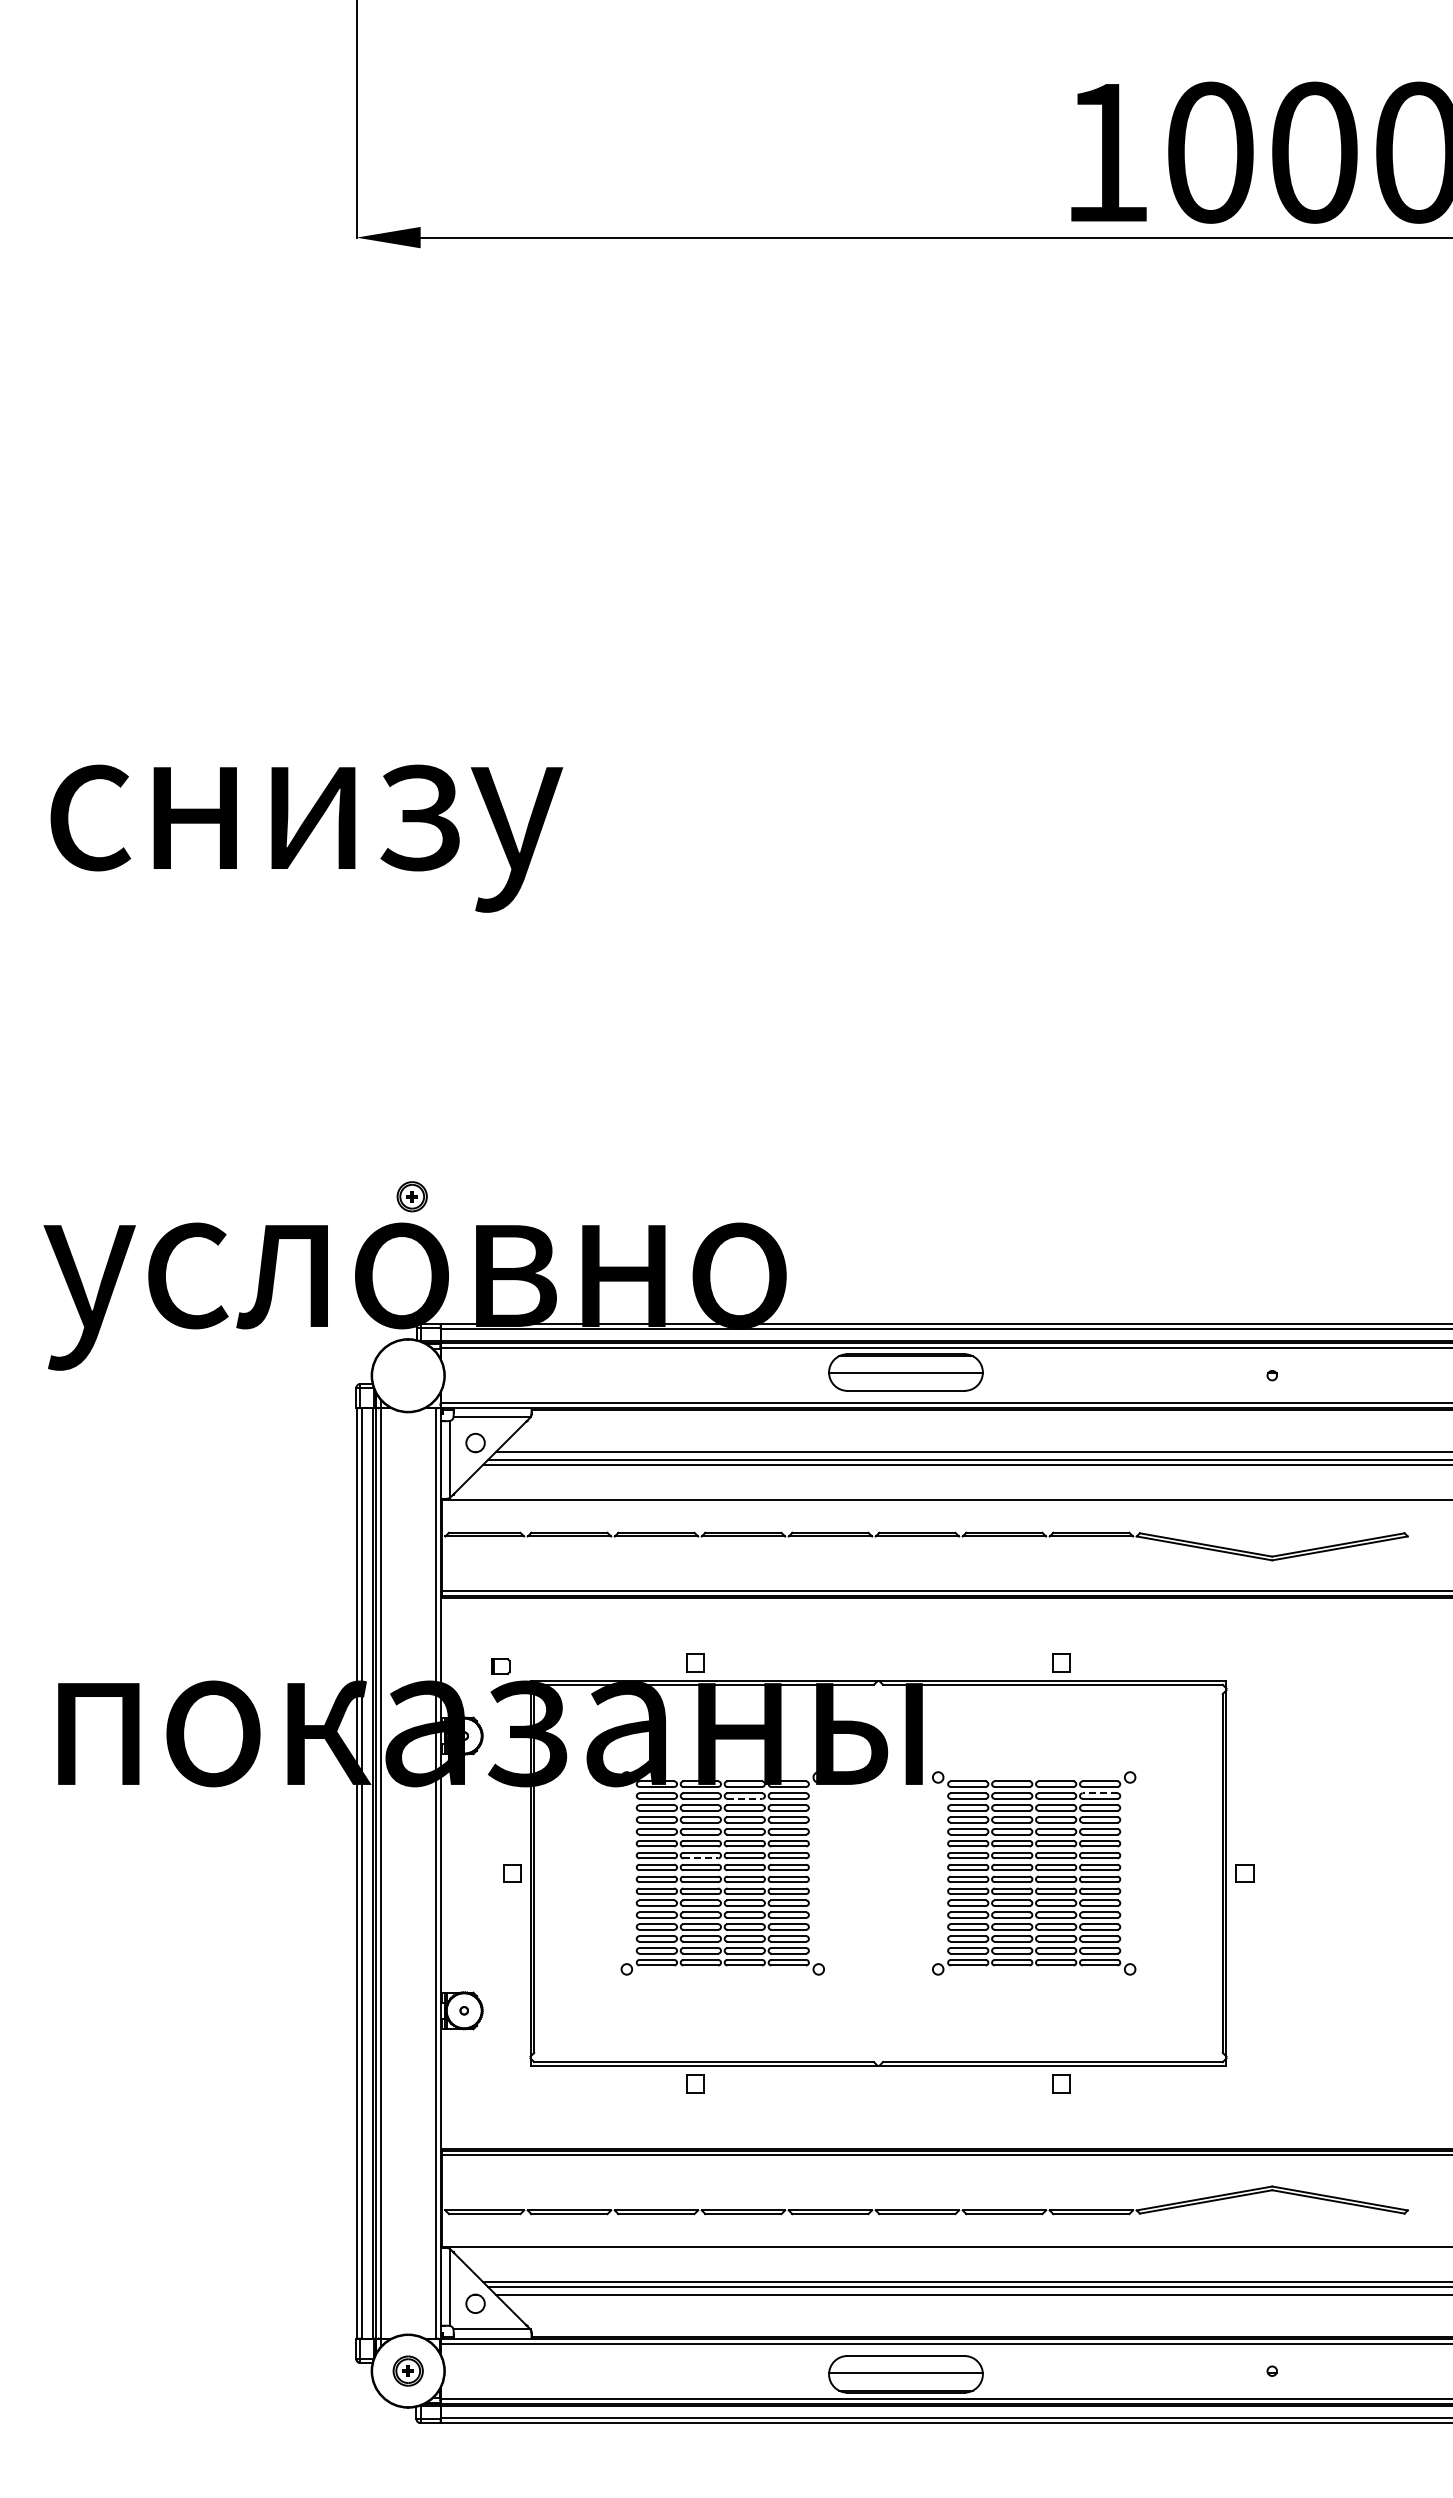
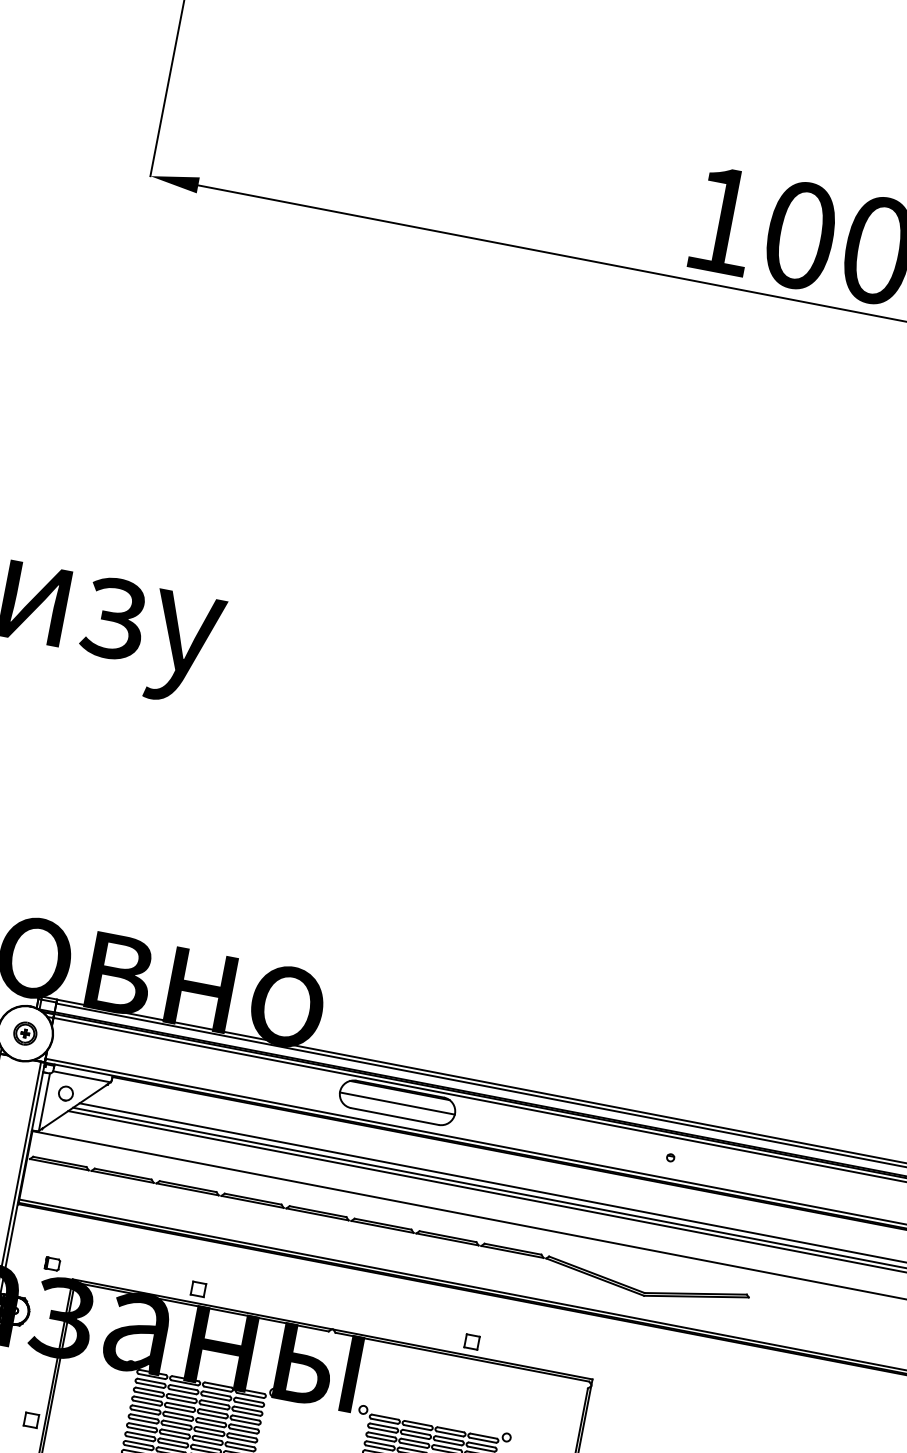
part: (411, 1196) -> (24, 1033), moved
line: (1099, 1793) -> (481, 1445), dashed -> solid
line: (745, 1798) -> (216, 1397), dashed -> solid
line: (701, 1858) -> (174, 1436), dashed -> solid

